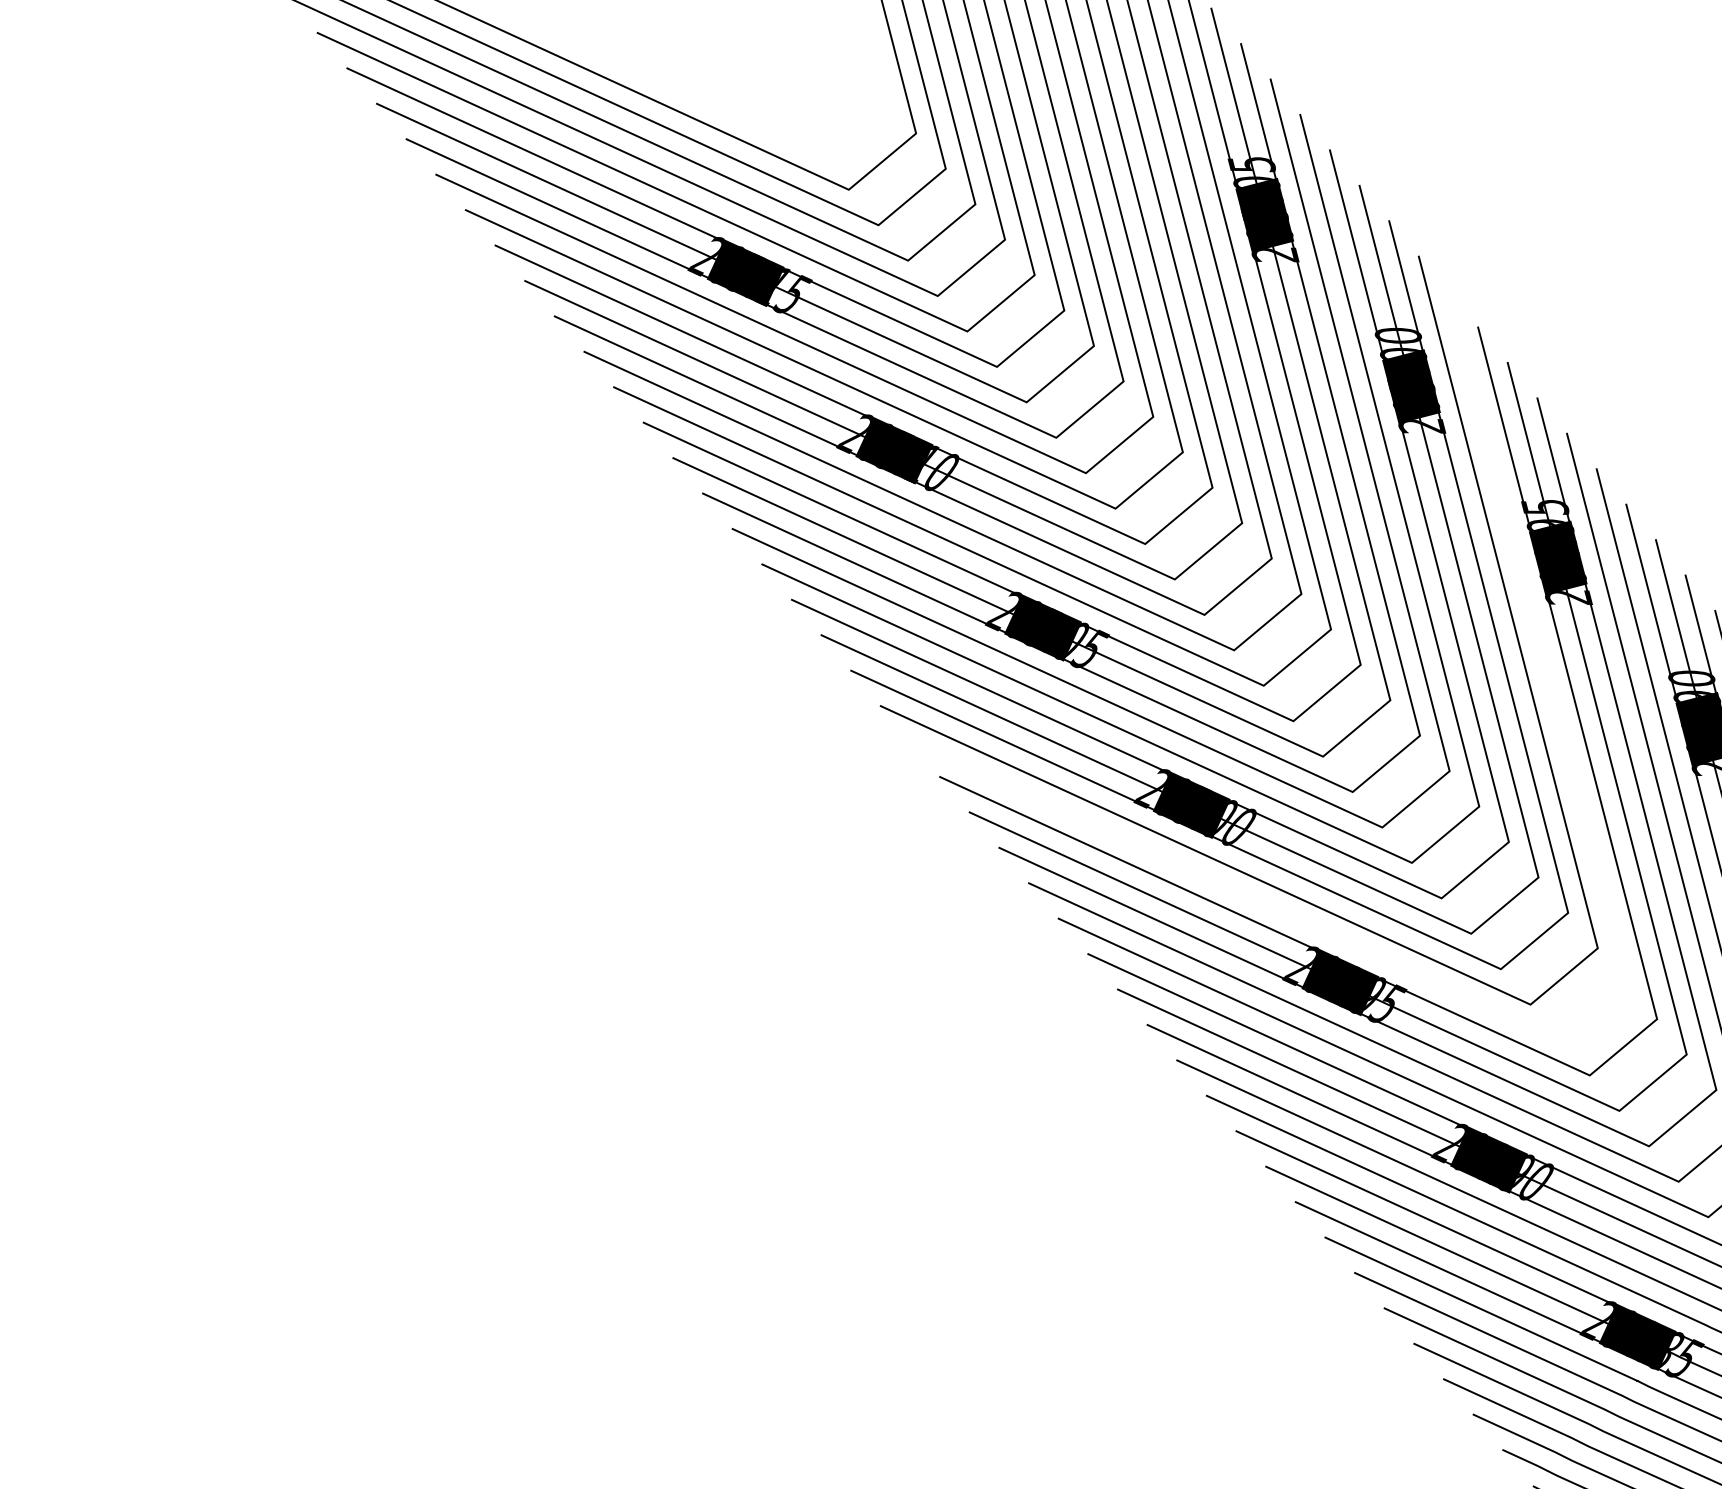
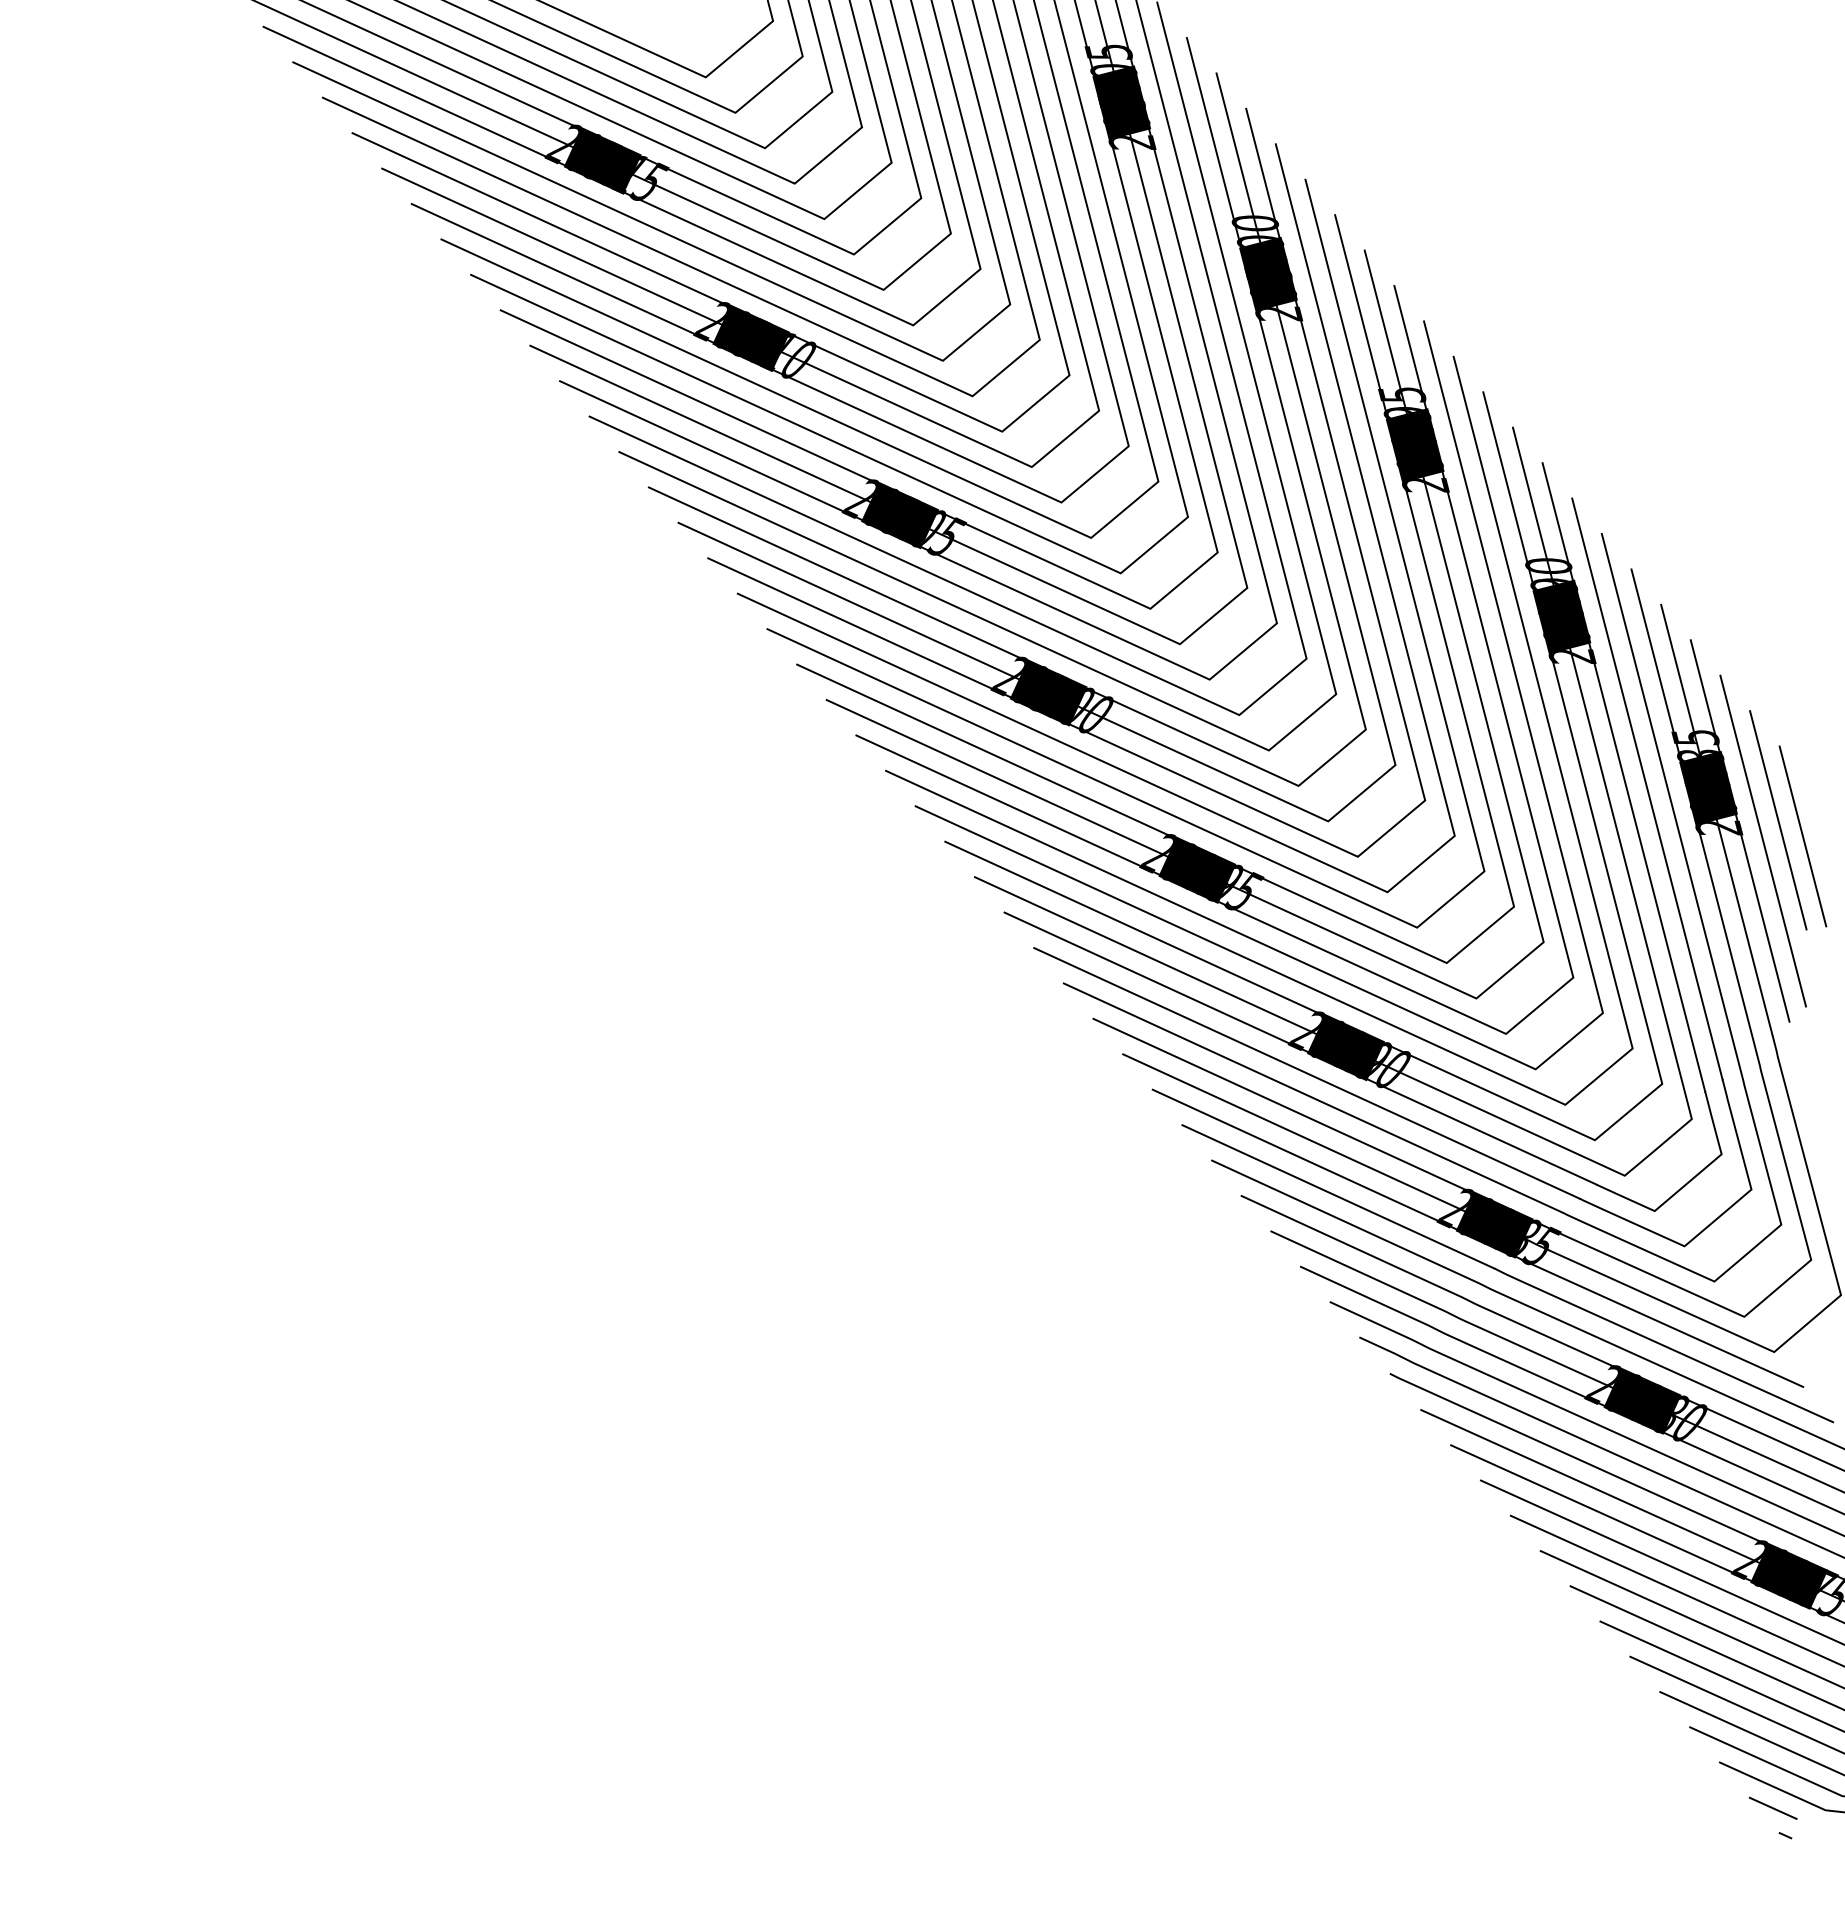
curve: (1175, 861) -> (1032, 749), added

